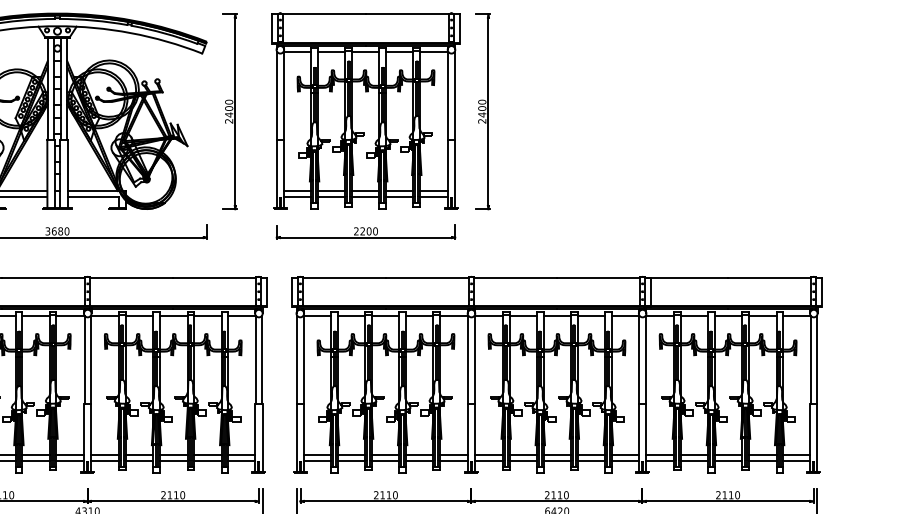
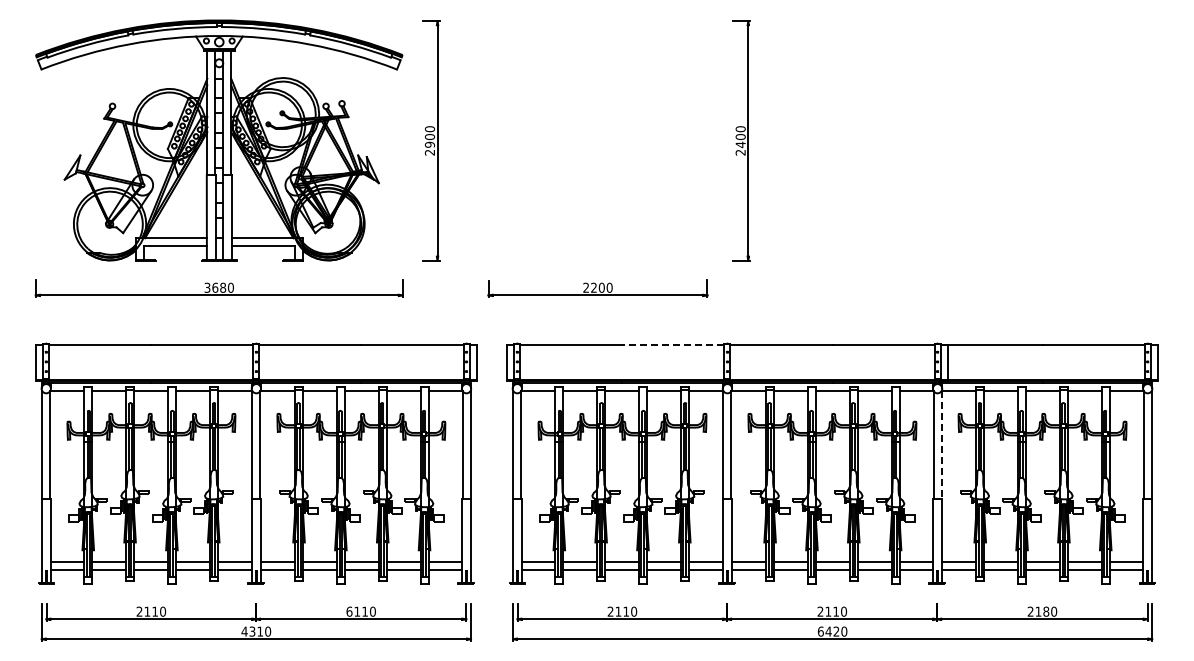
part: (365, 110) -> (597, 139), removed
text: (229, 114) -> (430, 144), 2400 -> 2900
line: (426, 278) -> (672, 345), solid -> dashed
line: (645, 359) -> (941, 445), solid -> dashed
text: (163, 495) -> (349, 611), 2110 -> 6110
text: (731, 495) -> (1046, 611), 2110 -> 2180

